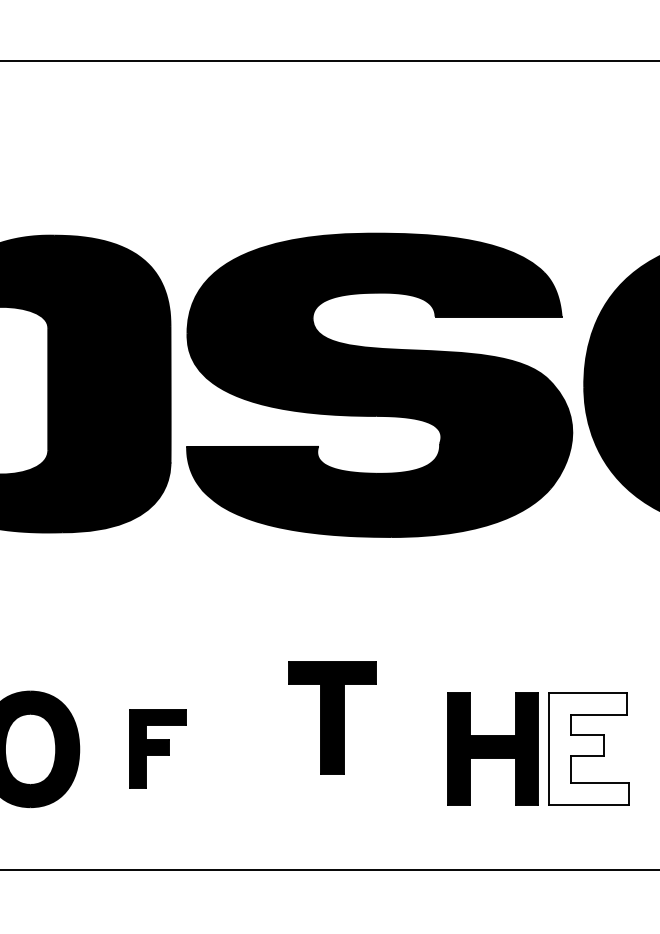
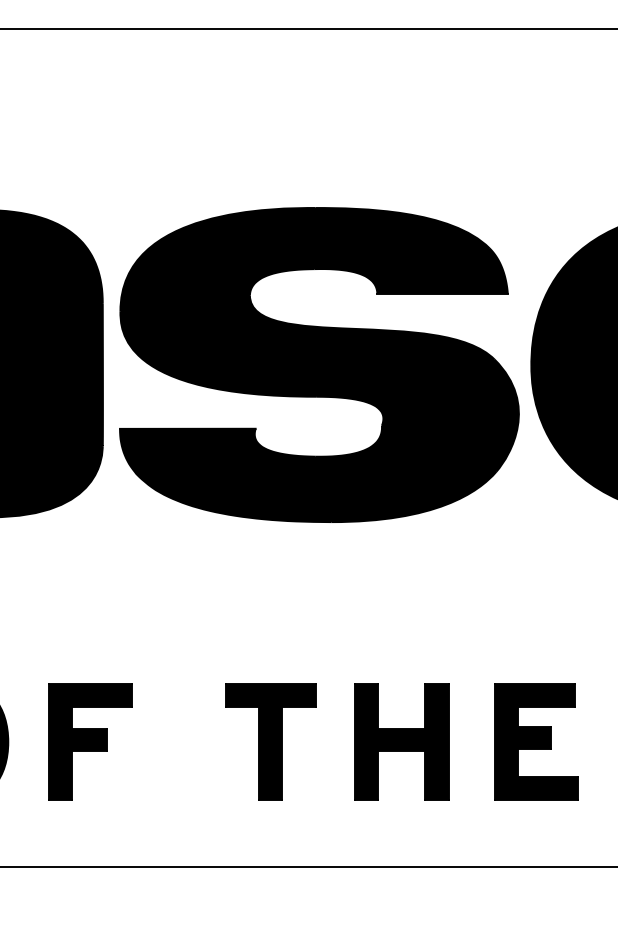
part: (332, 717) -> (270, 741), moved
part: (157, 748) -> (89, 741), size x1.43
part: (492, 748) -> (401, 741), moved
fill: (589, 749) -> (536, 742), added

